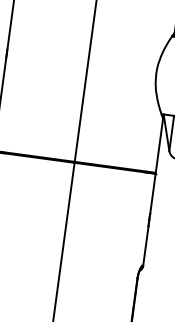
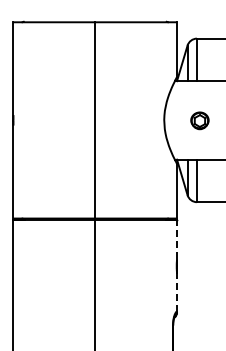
line: (153, 193) -> (177, 239), solid -> dashed
line: (146, 246) -> (177, 292), solid -> dashed

